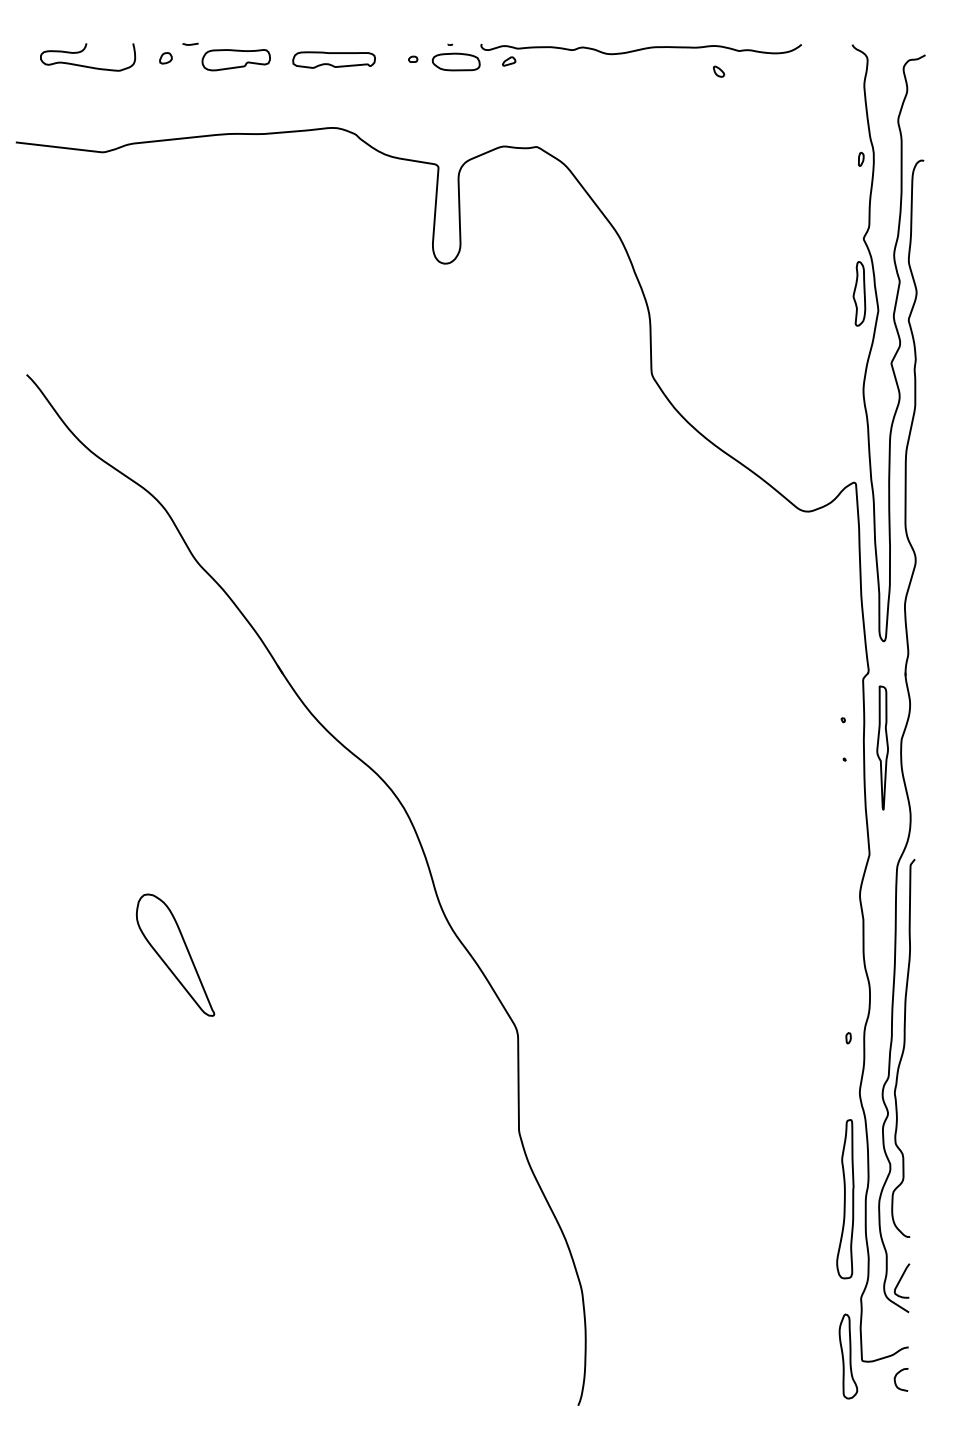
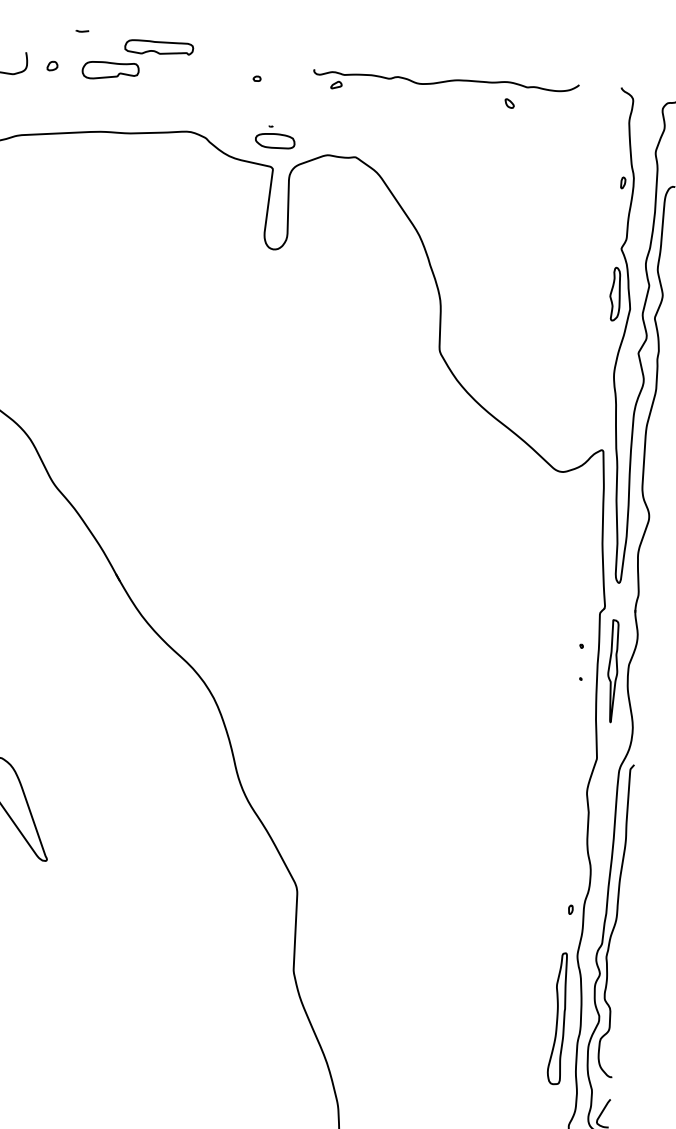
line: (191, 43) -> (83, 30), moved
part: (456, 57) -> (275, 137), moved
part: (333, 59) -> (158, 47), moved
part: (845, 1199) -> (557, 1018), moved

